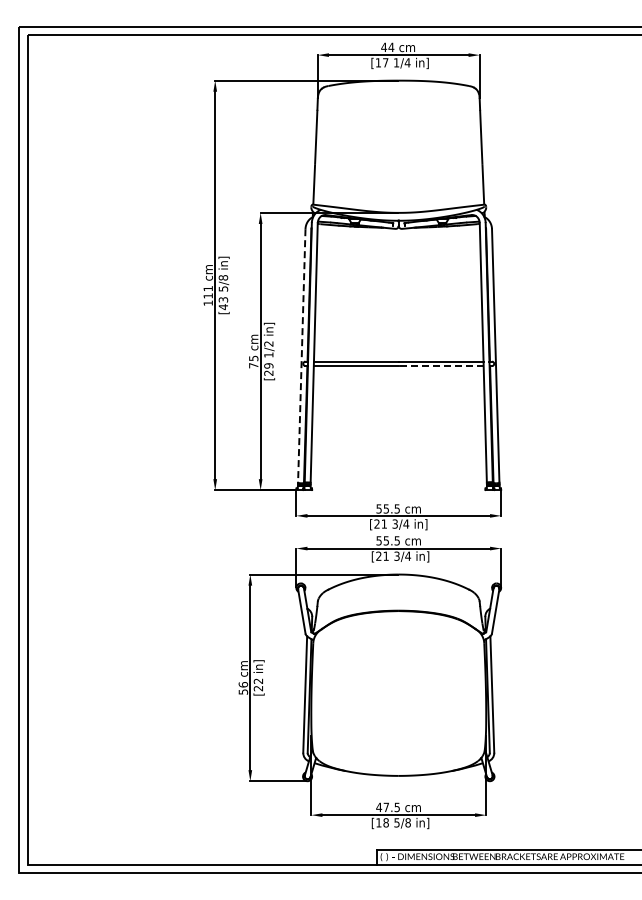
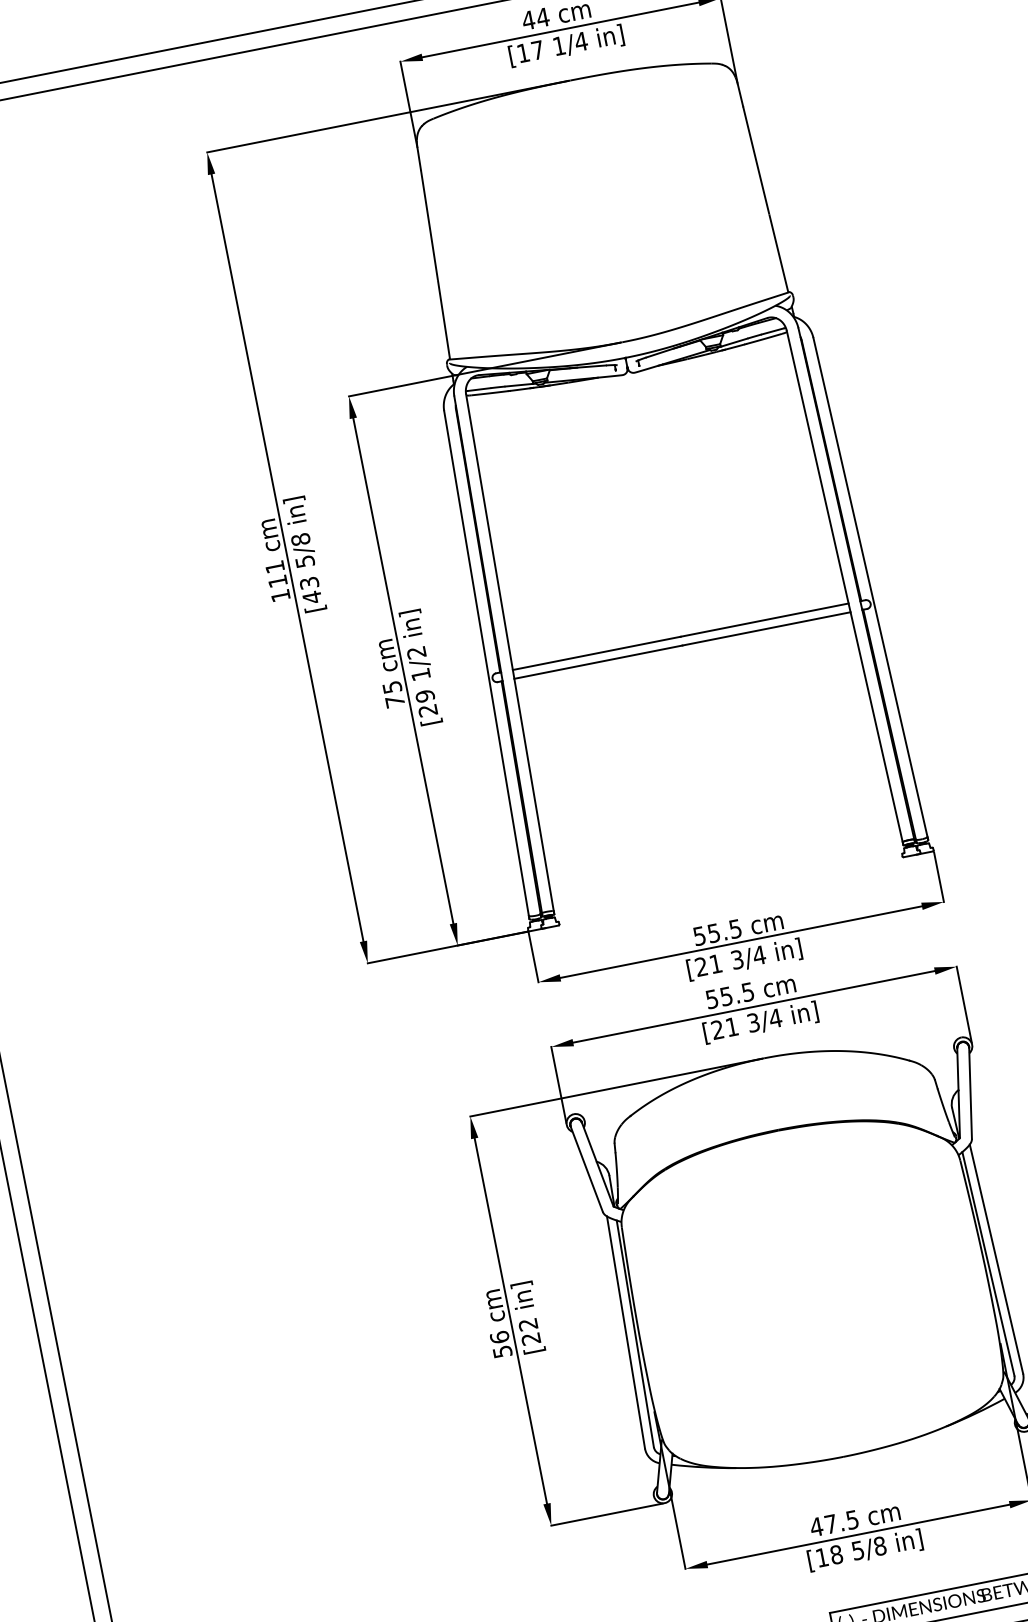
line: (301, 357) -> (486, 666), dashed -> solid
line: (440, 366) -> (765, 630), dashed -> solid

